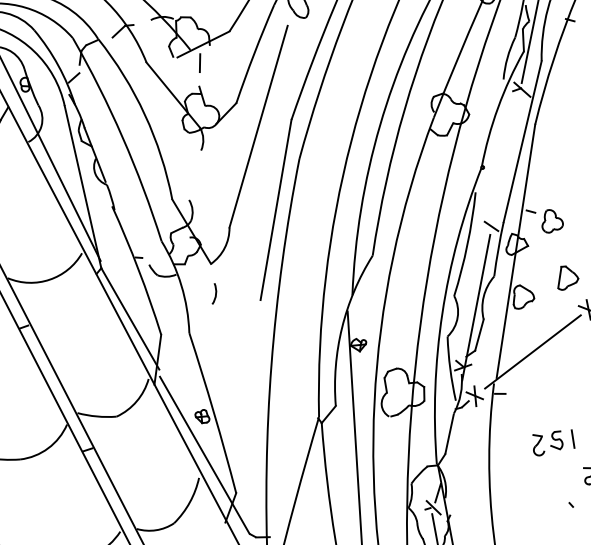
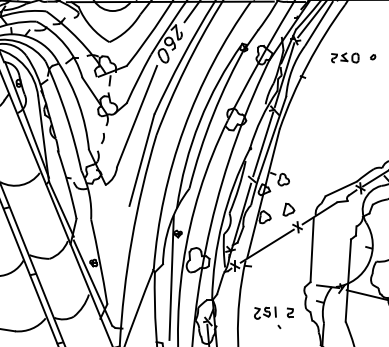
line: (506, 157) -> (263, 144), added
arc: (213, 294) -> (102, 138), moved
part: (553, 441) -> (265, 312), moved

